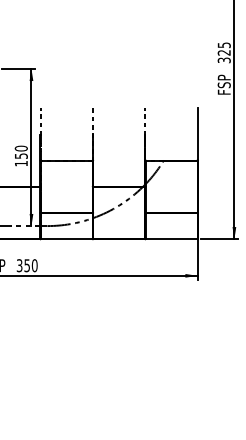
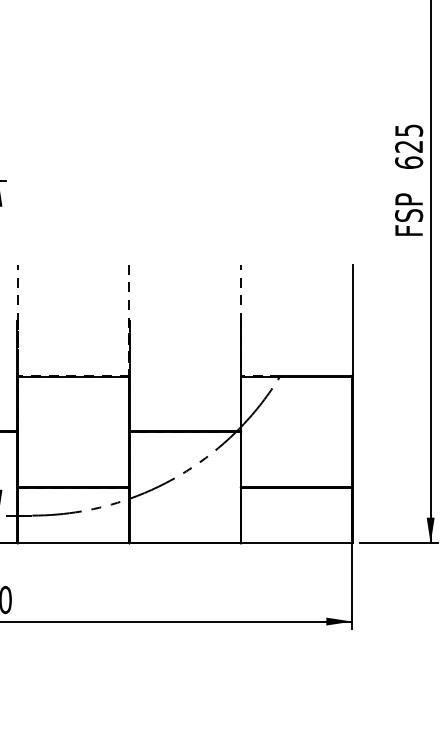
text: (223, 60) -> (407, 162), 325 -> 625

